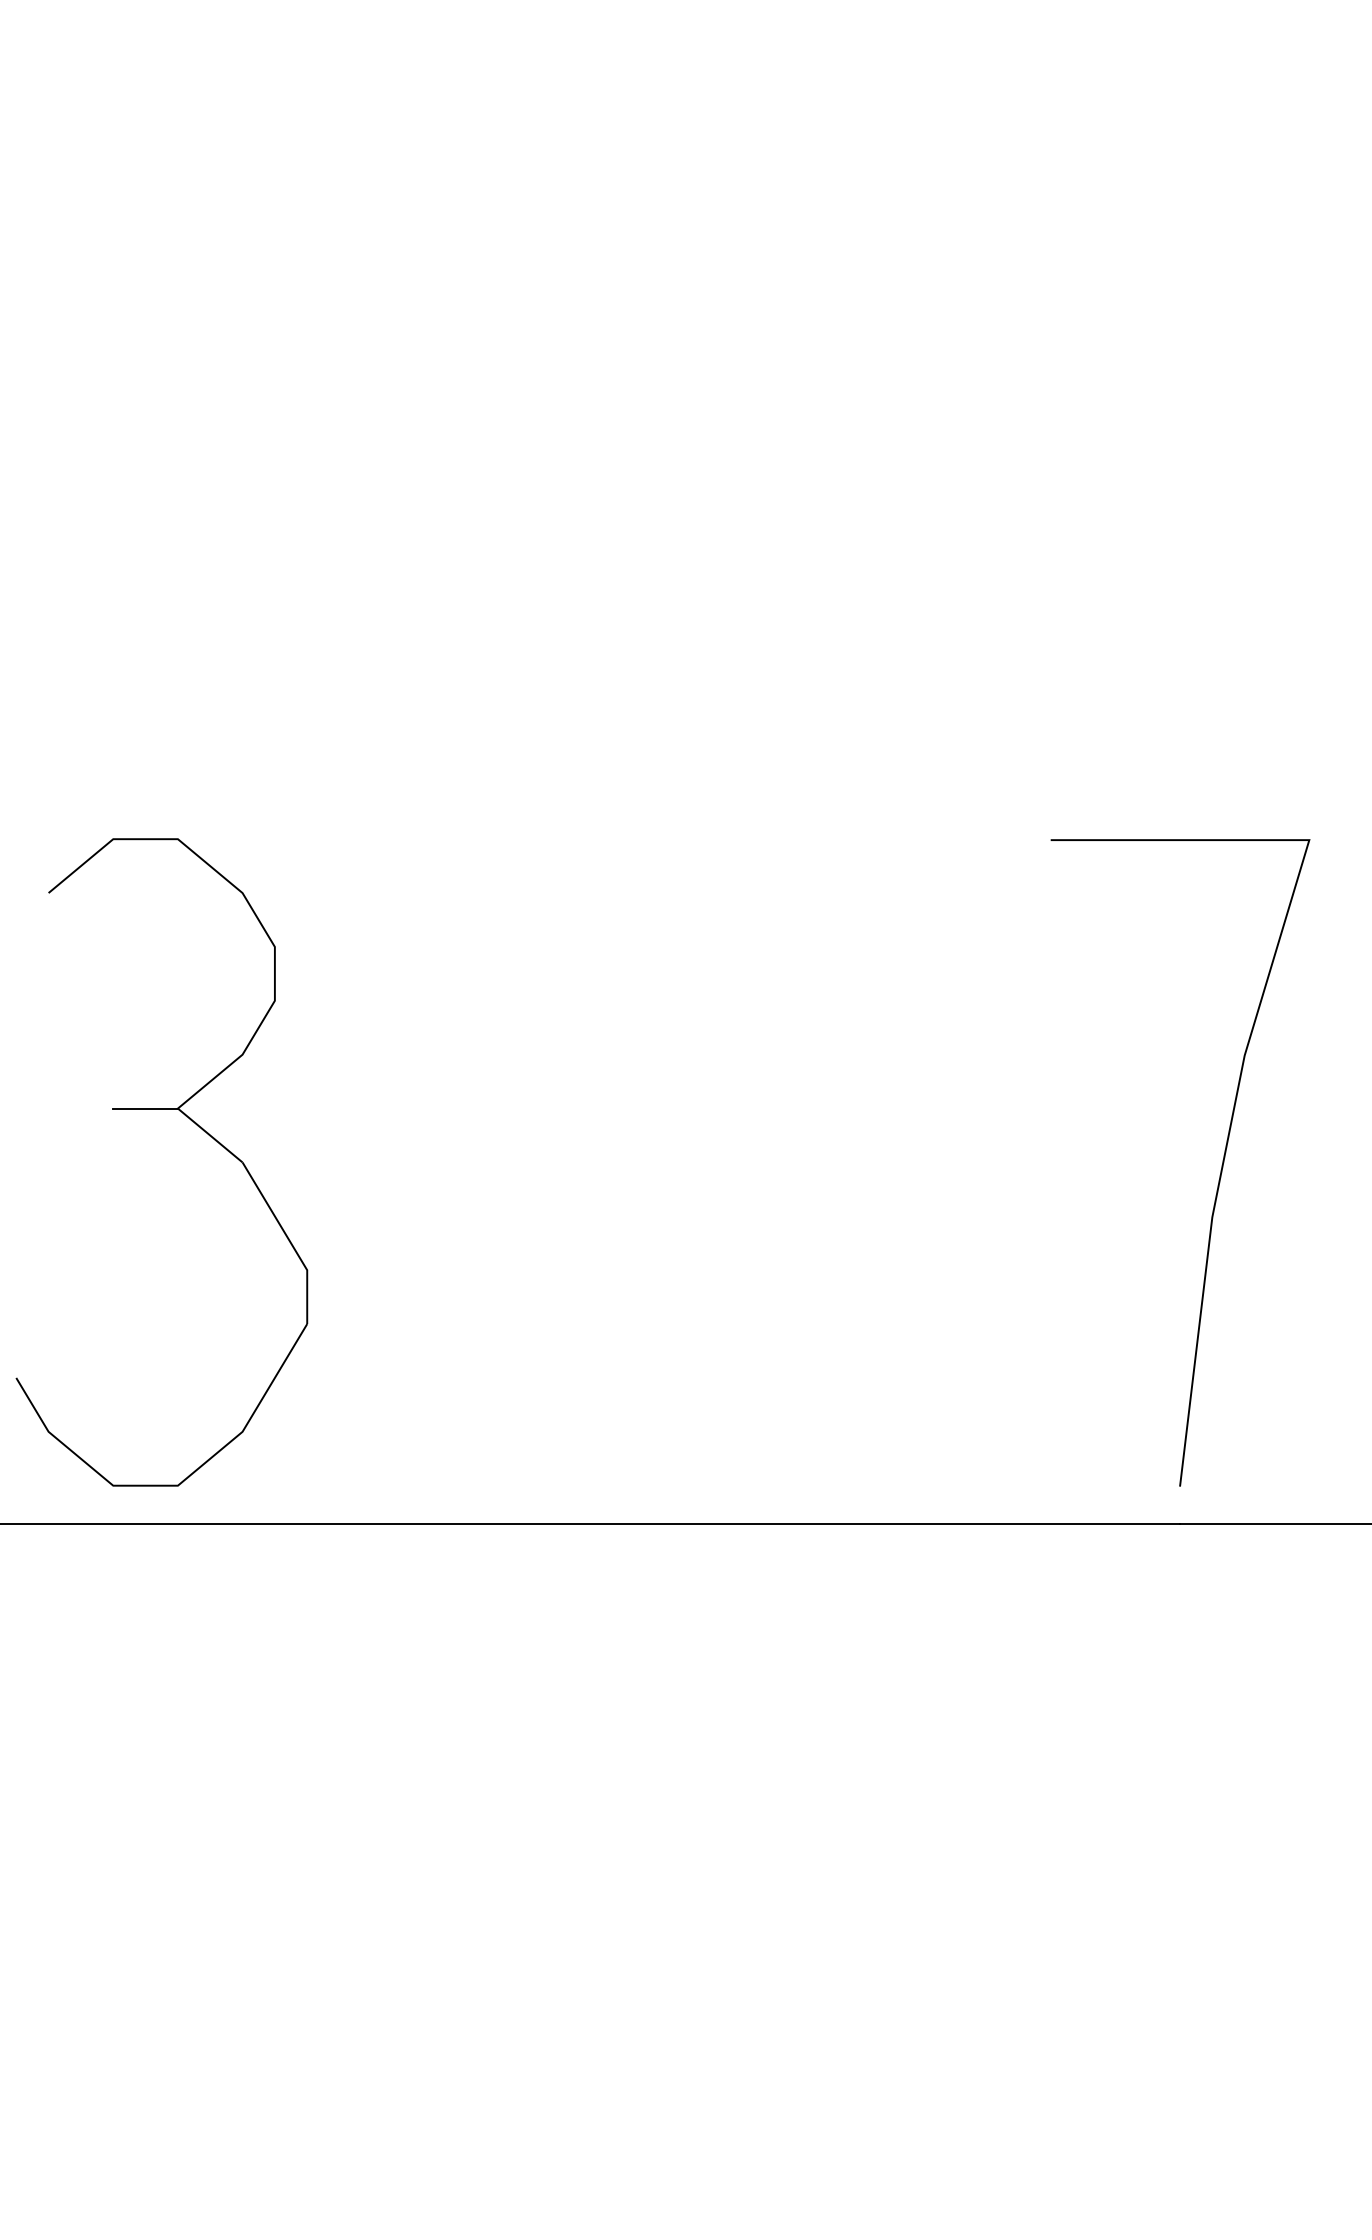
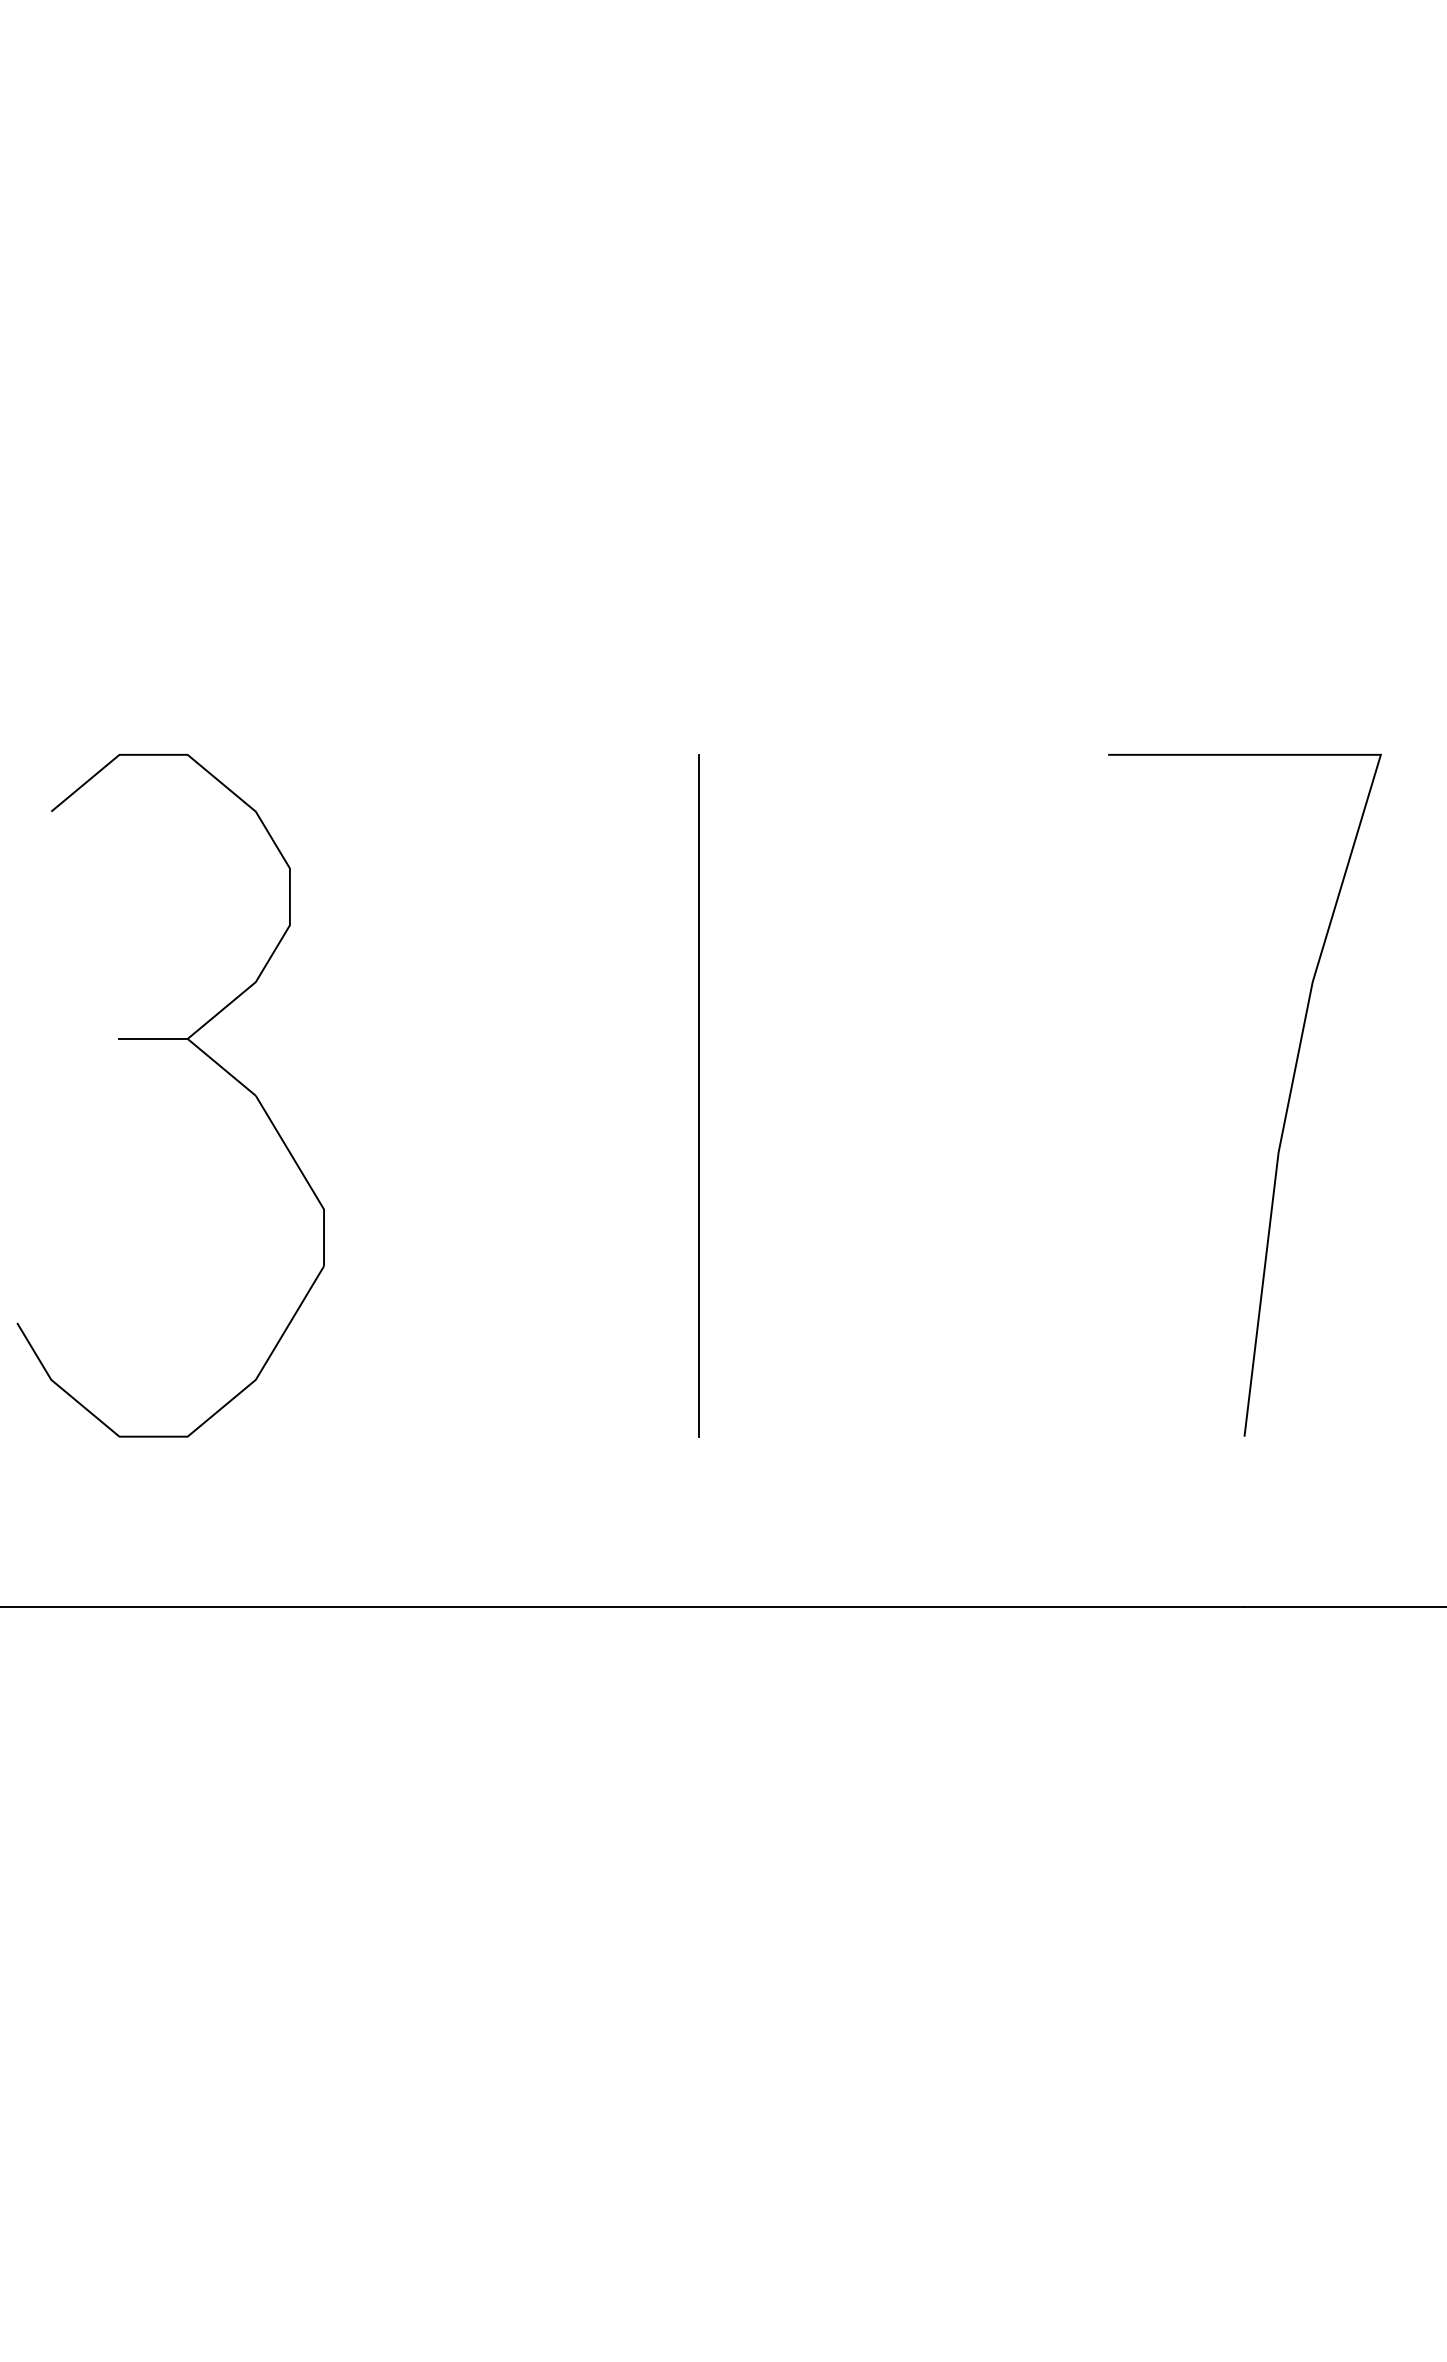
line: (663, 1038) -> (699, 1095), added
part: (194, 1124) -> (205, 1055), moved
curve: (1220, 1168) -> (1287, 1101), moved

